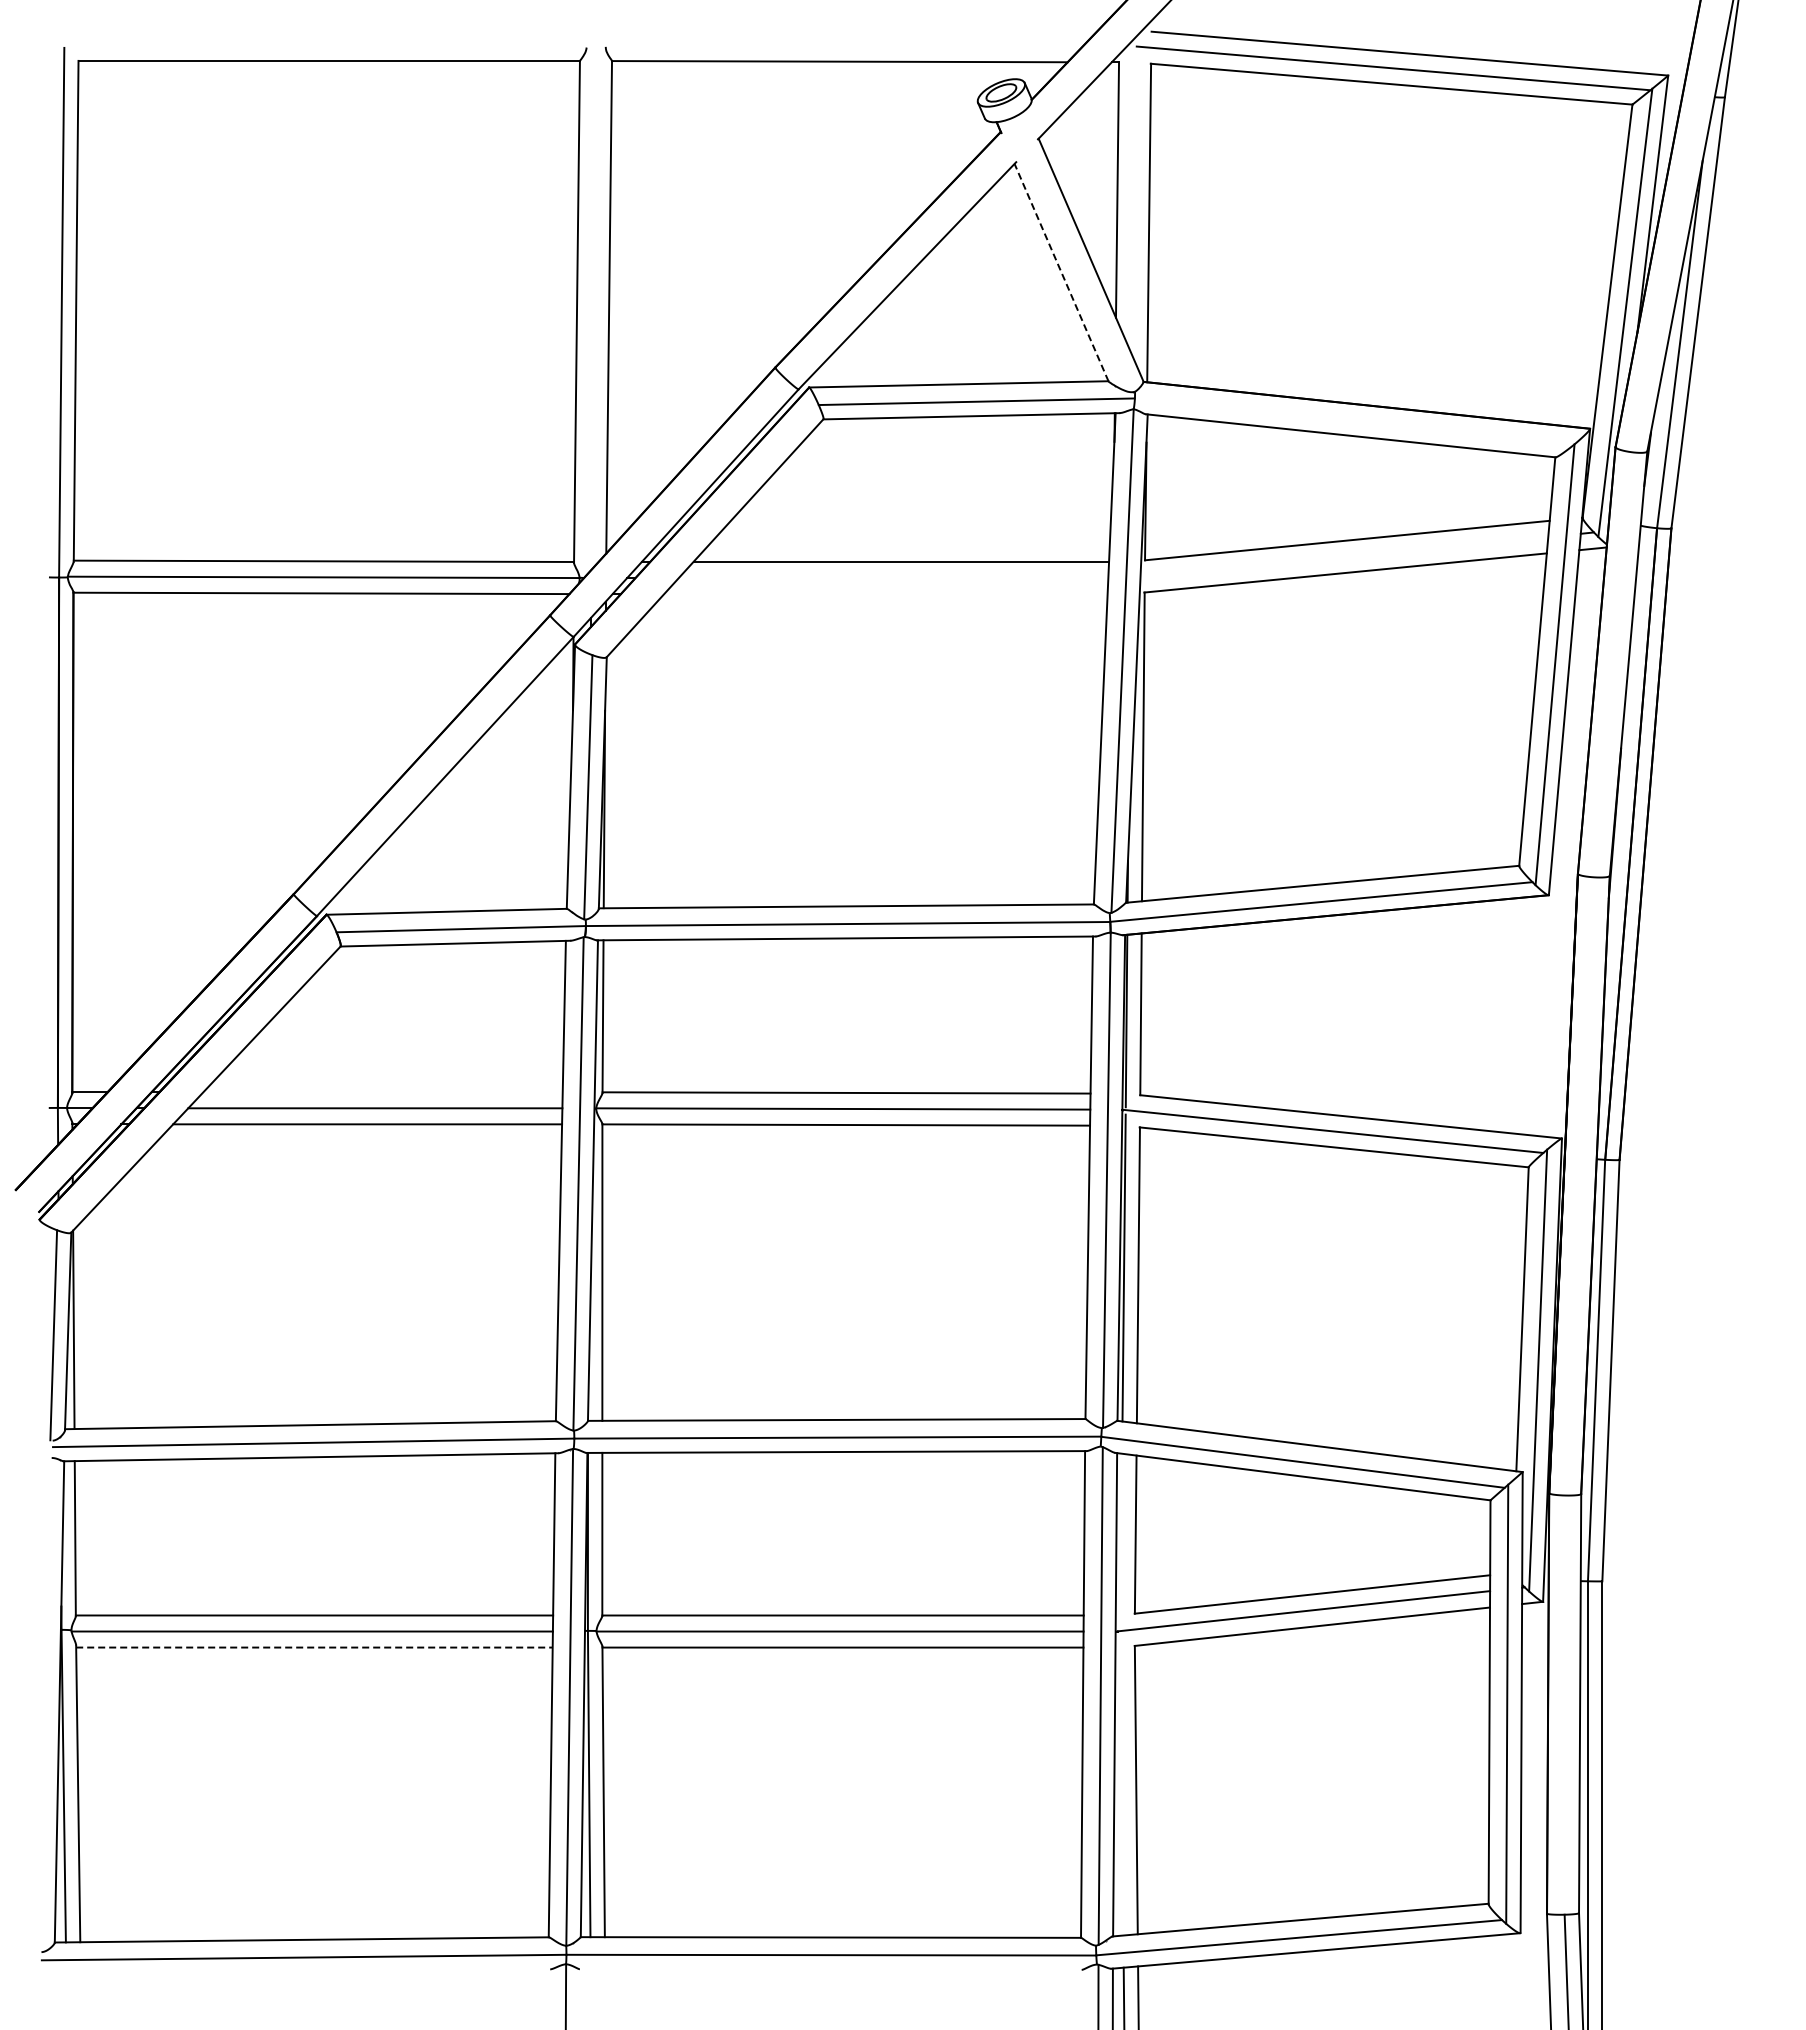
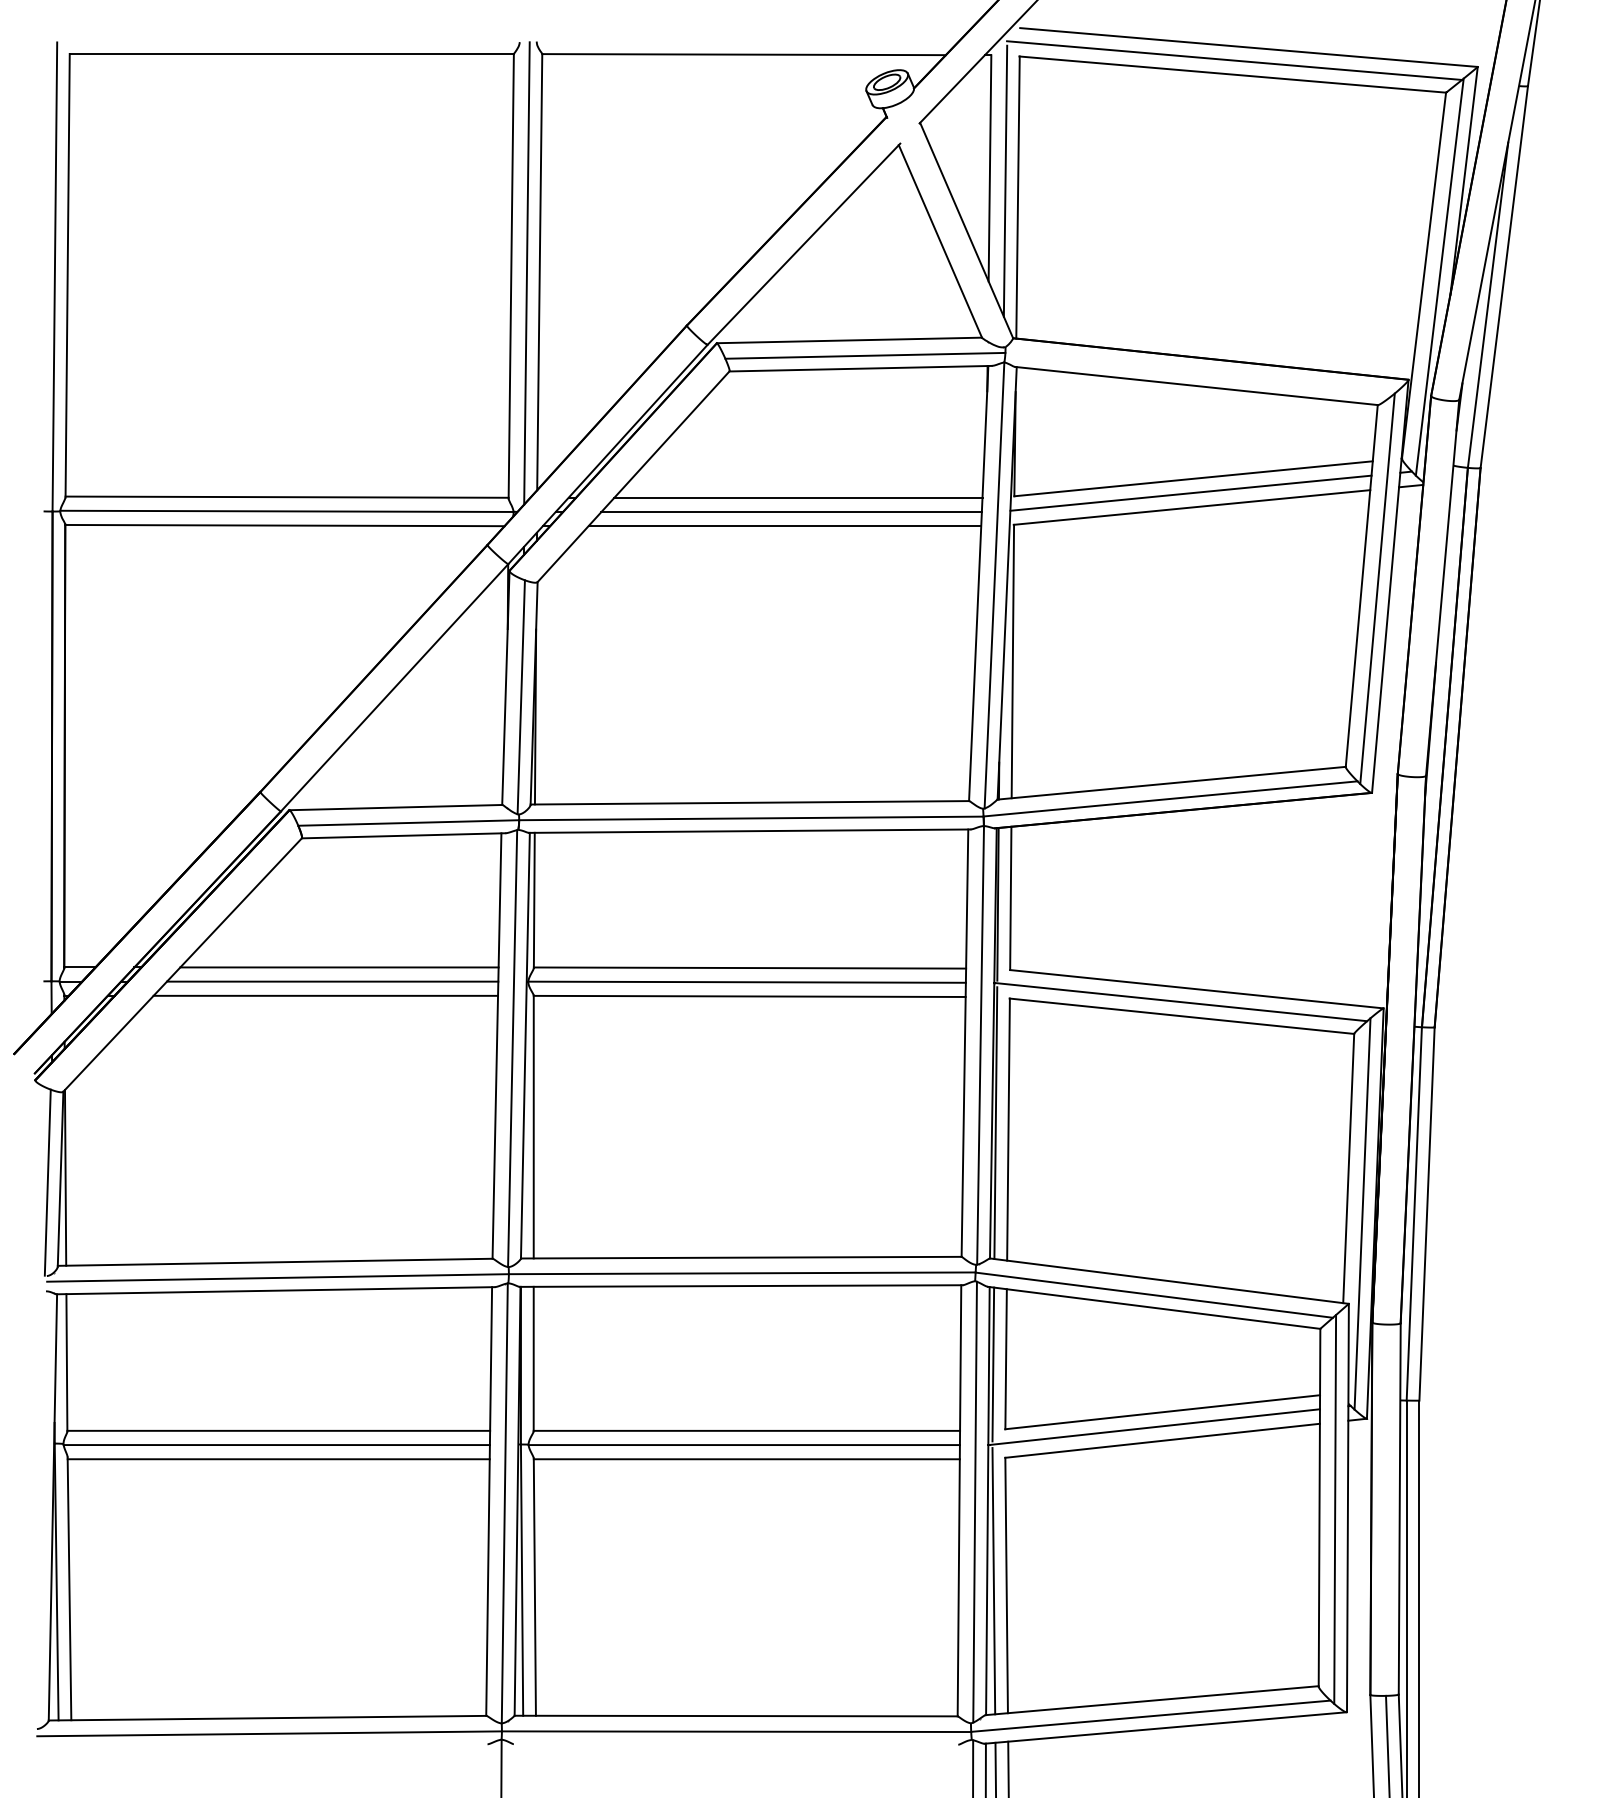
line: (1134, 204) -> (1005, 181), added
line: (1061, 272) -> (940, 241), dashed -> solid
line: (594, 308) -> (526, 273), added
line: (1344, 556) -> (1191, 492), added
line: (893, 578) -> (791, 512), added
line: (885, 594) -> (784, 526), added
line: (382, 1092) -> (338, 967), added
line: (1121, 1540) -> (993, 1364), added
line: (314, 1647) -> (278, 1459), dashed -> solid
line: (1121, 1784) -> (993, 1580), added

